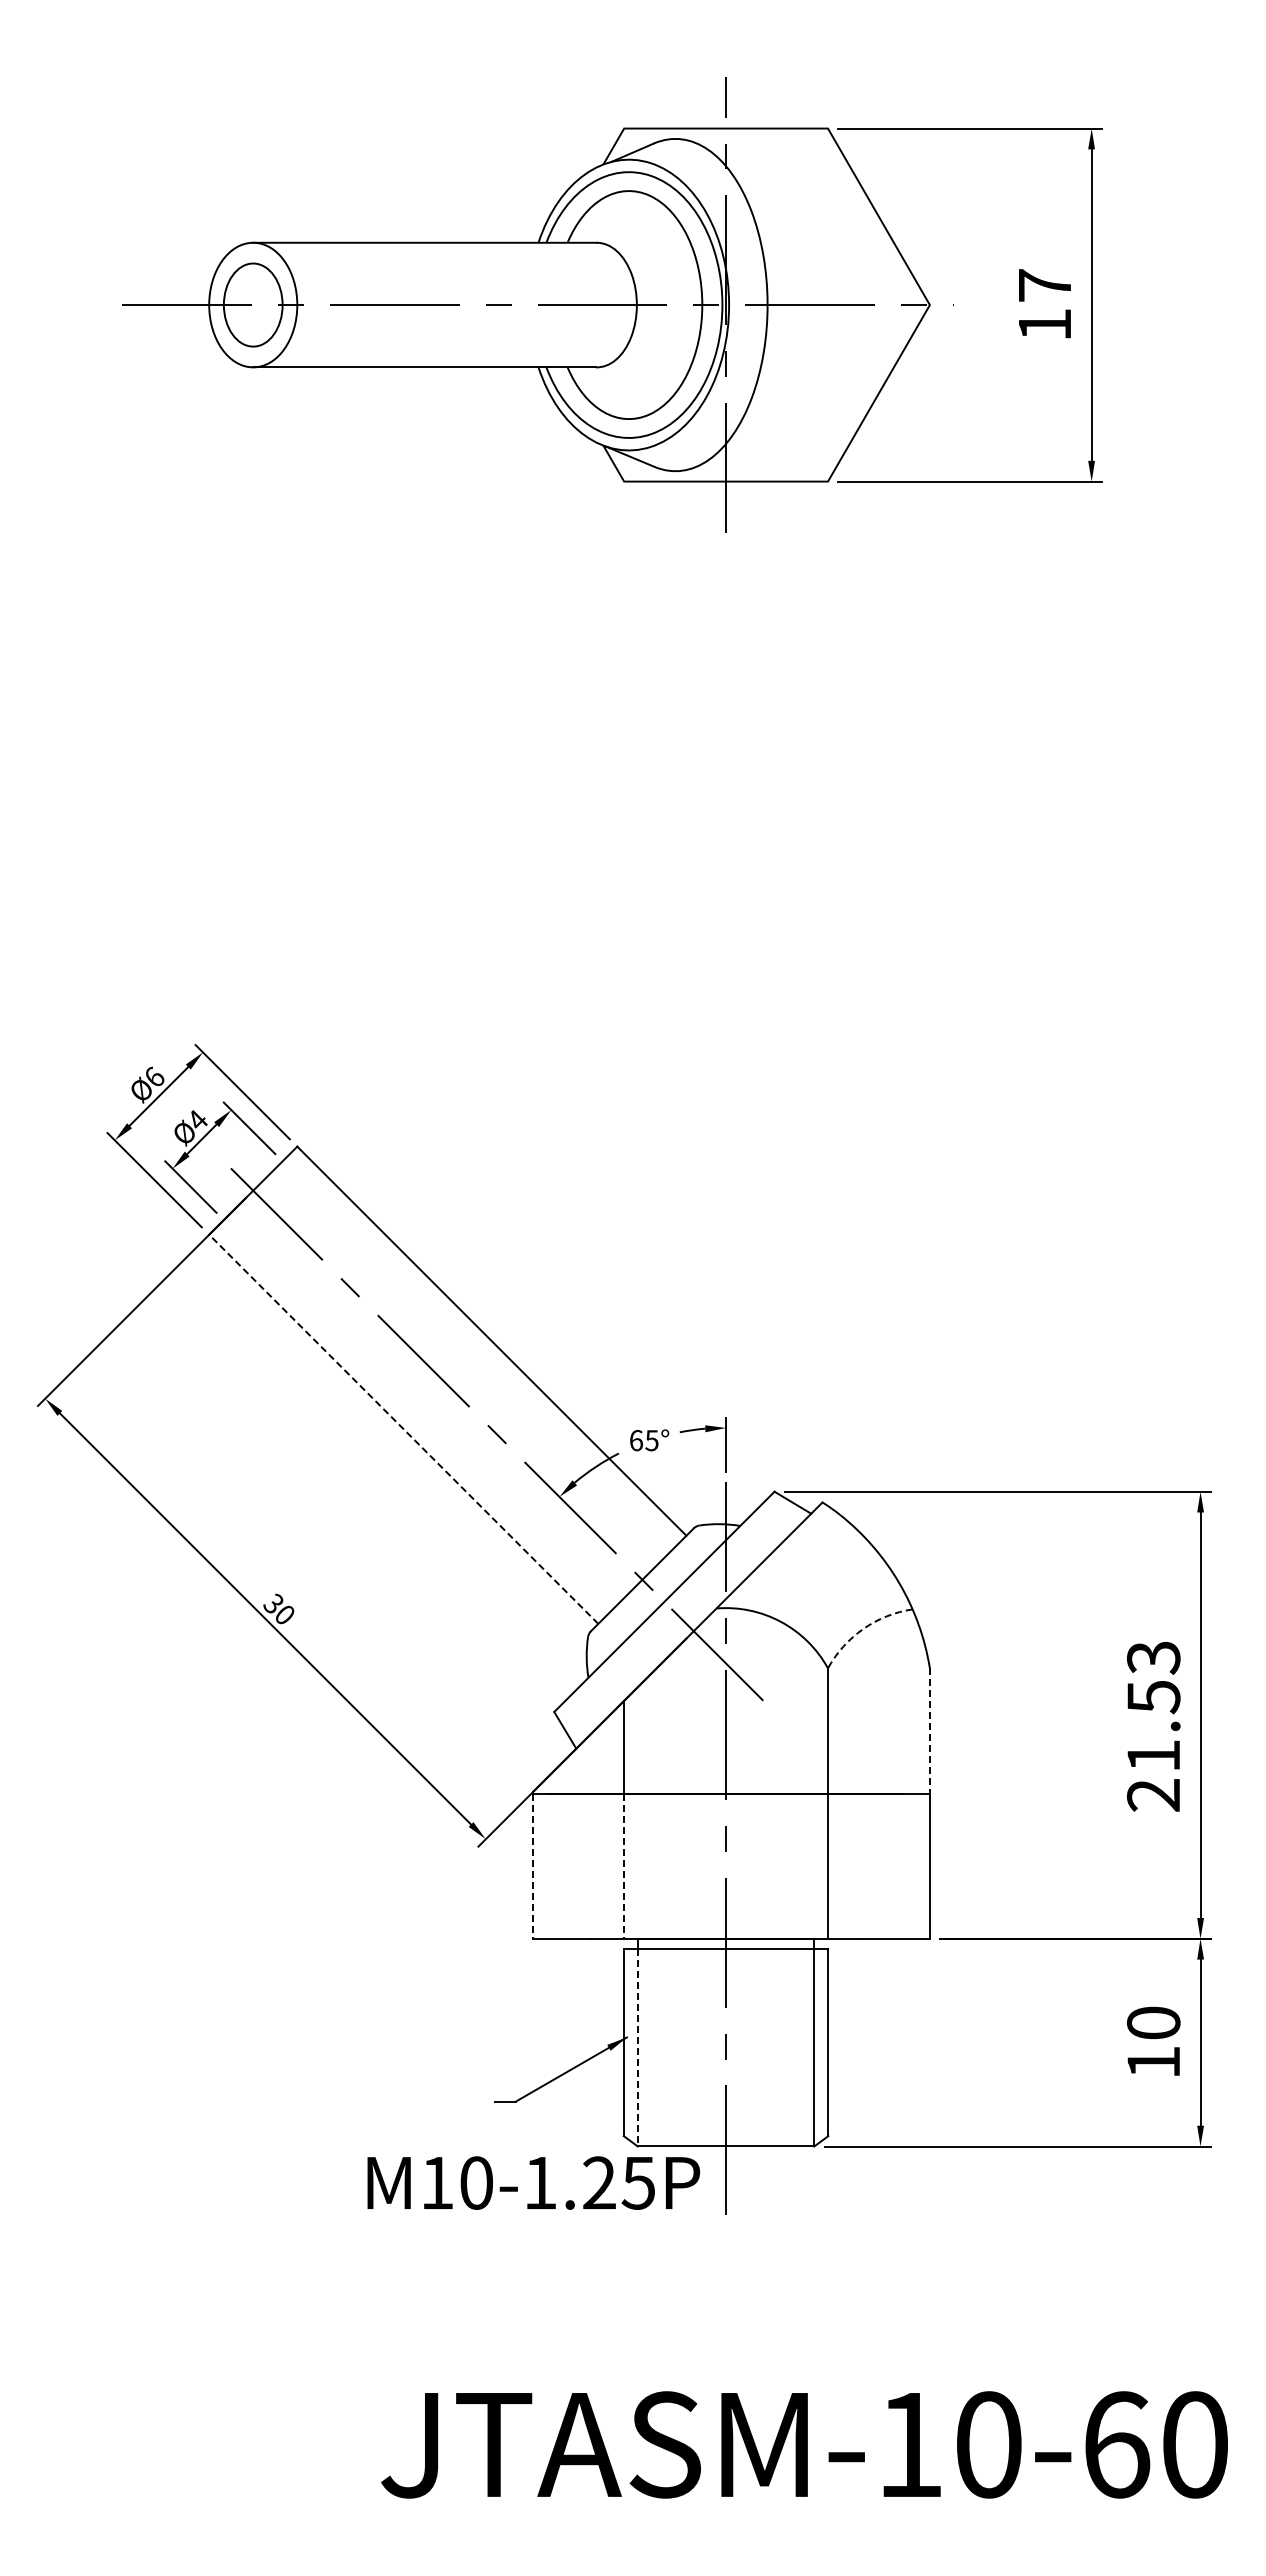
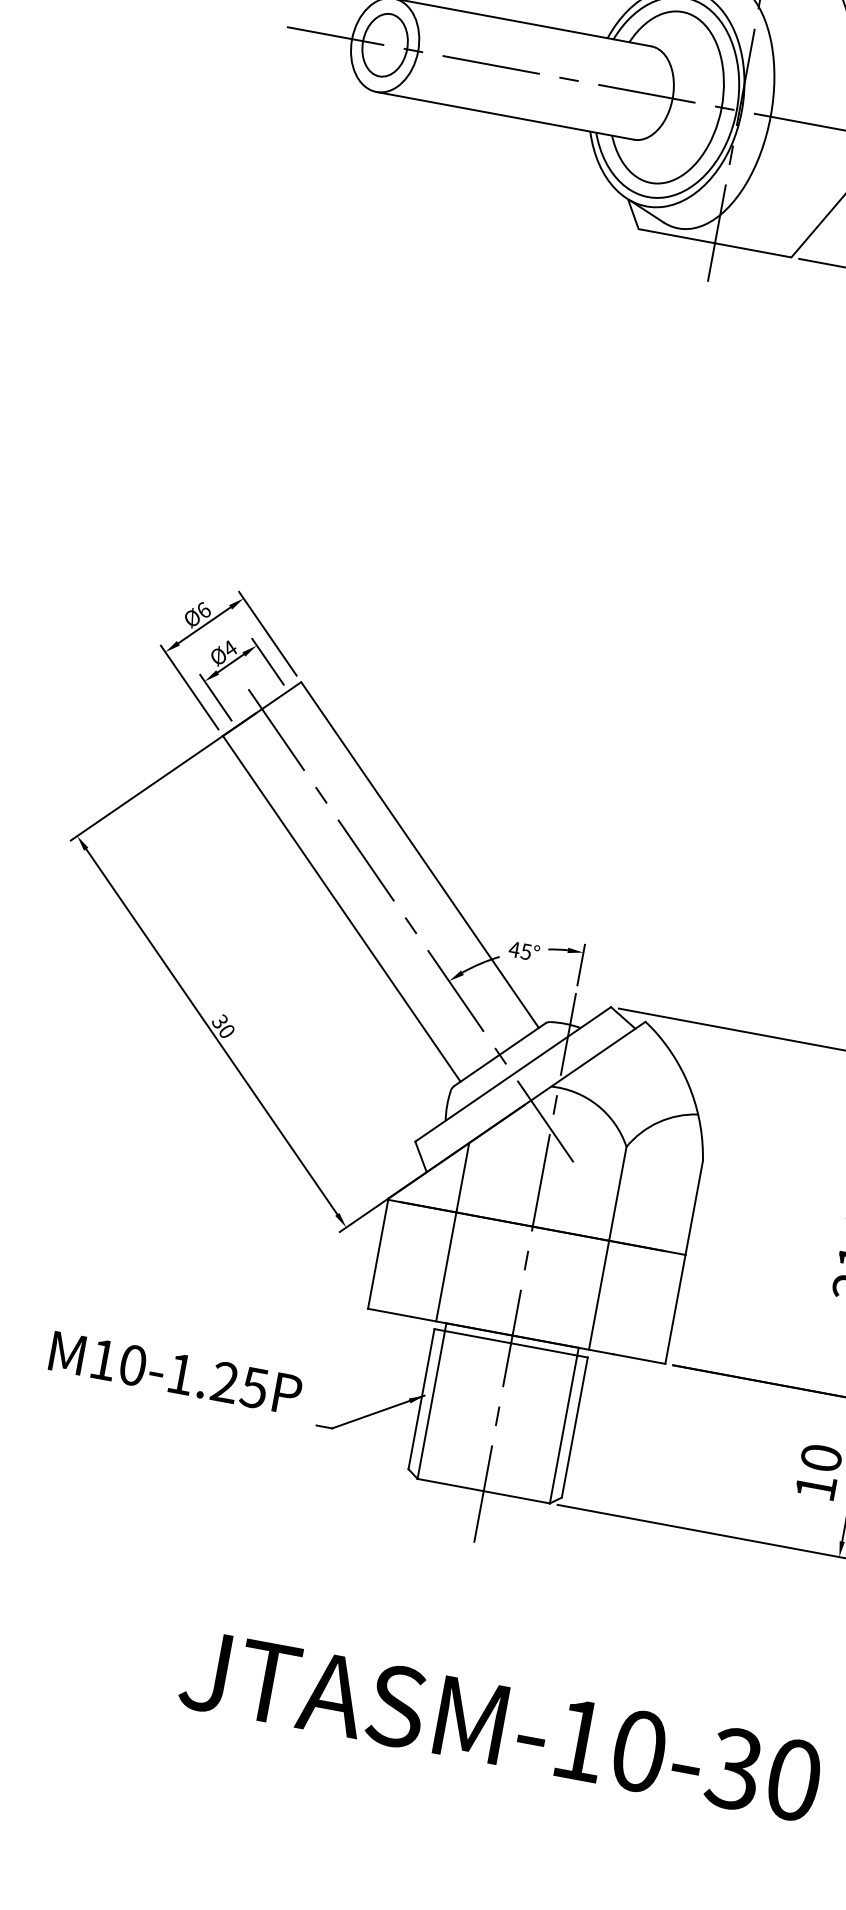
line: (403, 1428) -> (341, 908), dashed -> solid
text: (636, 1440) -> (514, 949), 65° -> 45°
arc: (863, 1628) -> (658, 1122), dashed -> solid
line: (929, 1730) -> (693, 1207), dashed -> solid
line: (533, 1866) -> (378, 1254), dashed -> solid
line: (624, 1866) -> (446, 1267), dashed -> solid
line: (637, 2047) -> (431, 1404), dashed -> solid
text: (533, 2182) -> (175, 1372), moved
text: (1116, 2444) -> (734, 1768), JTASM-10-60 -> JTASM-10-30

